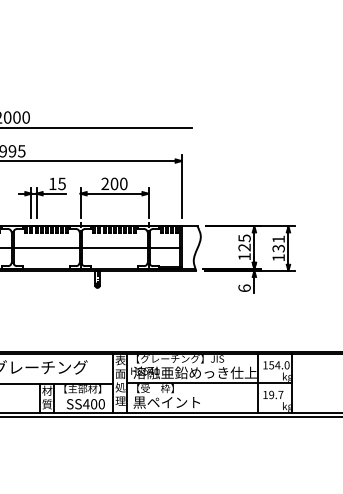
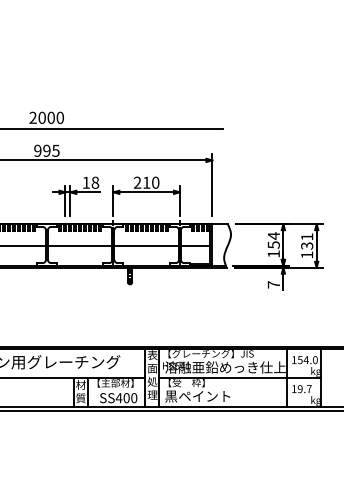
text: (62, 183) -> (95, 182), 15 -> 18
text: (114, 183) -> (146, 182), 200 -> 210
text: (244, 242) -> (273, 240), 125 -> 154
text: (244, 287) -> (273, 284), 6 -> 7

